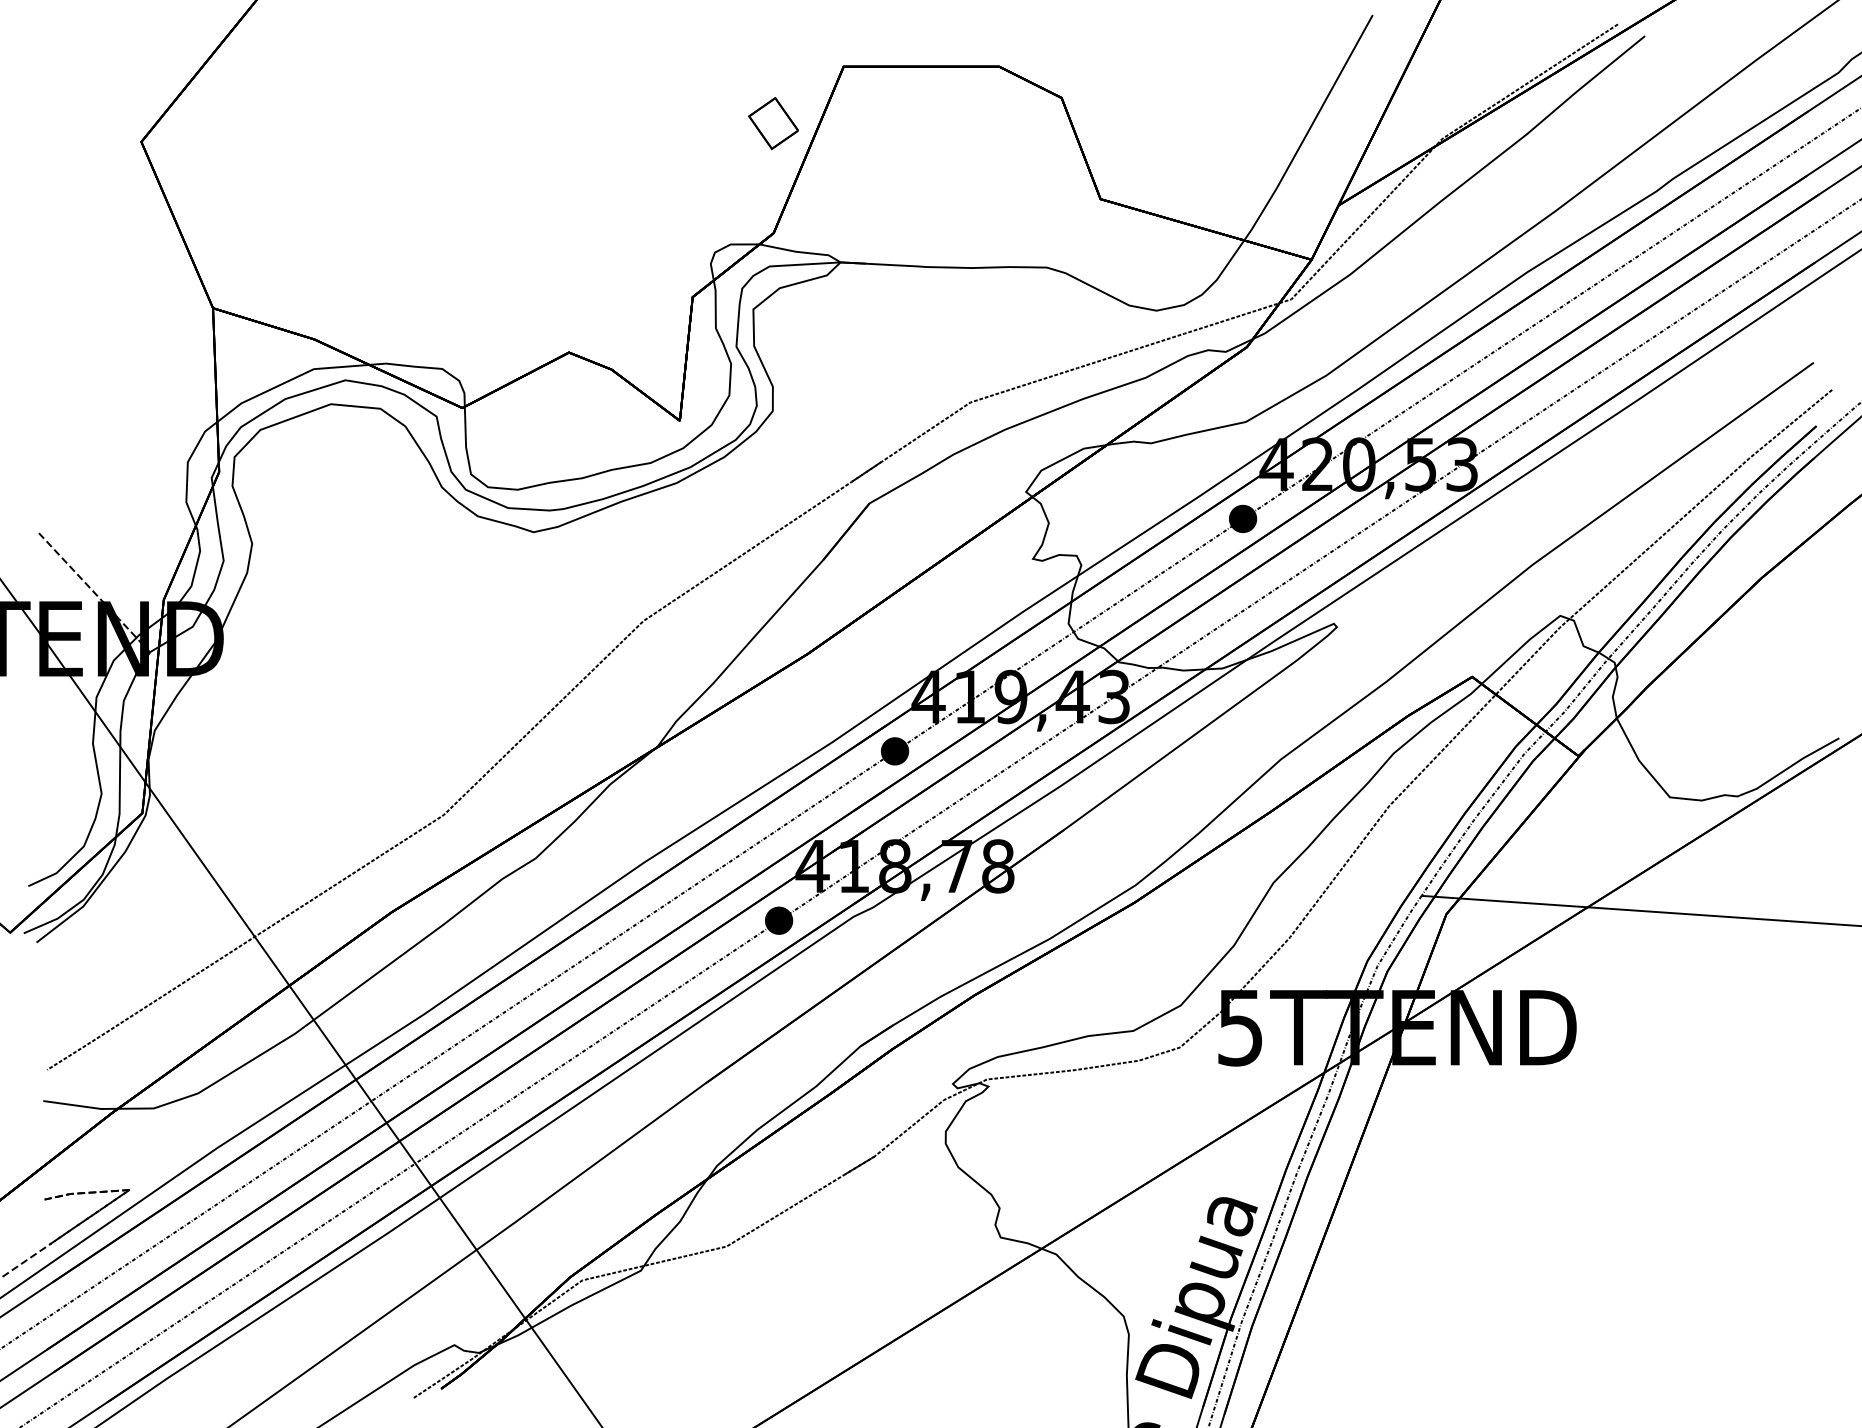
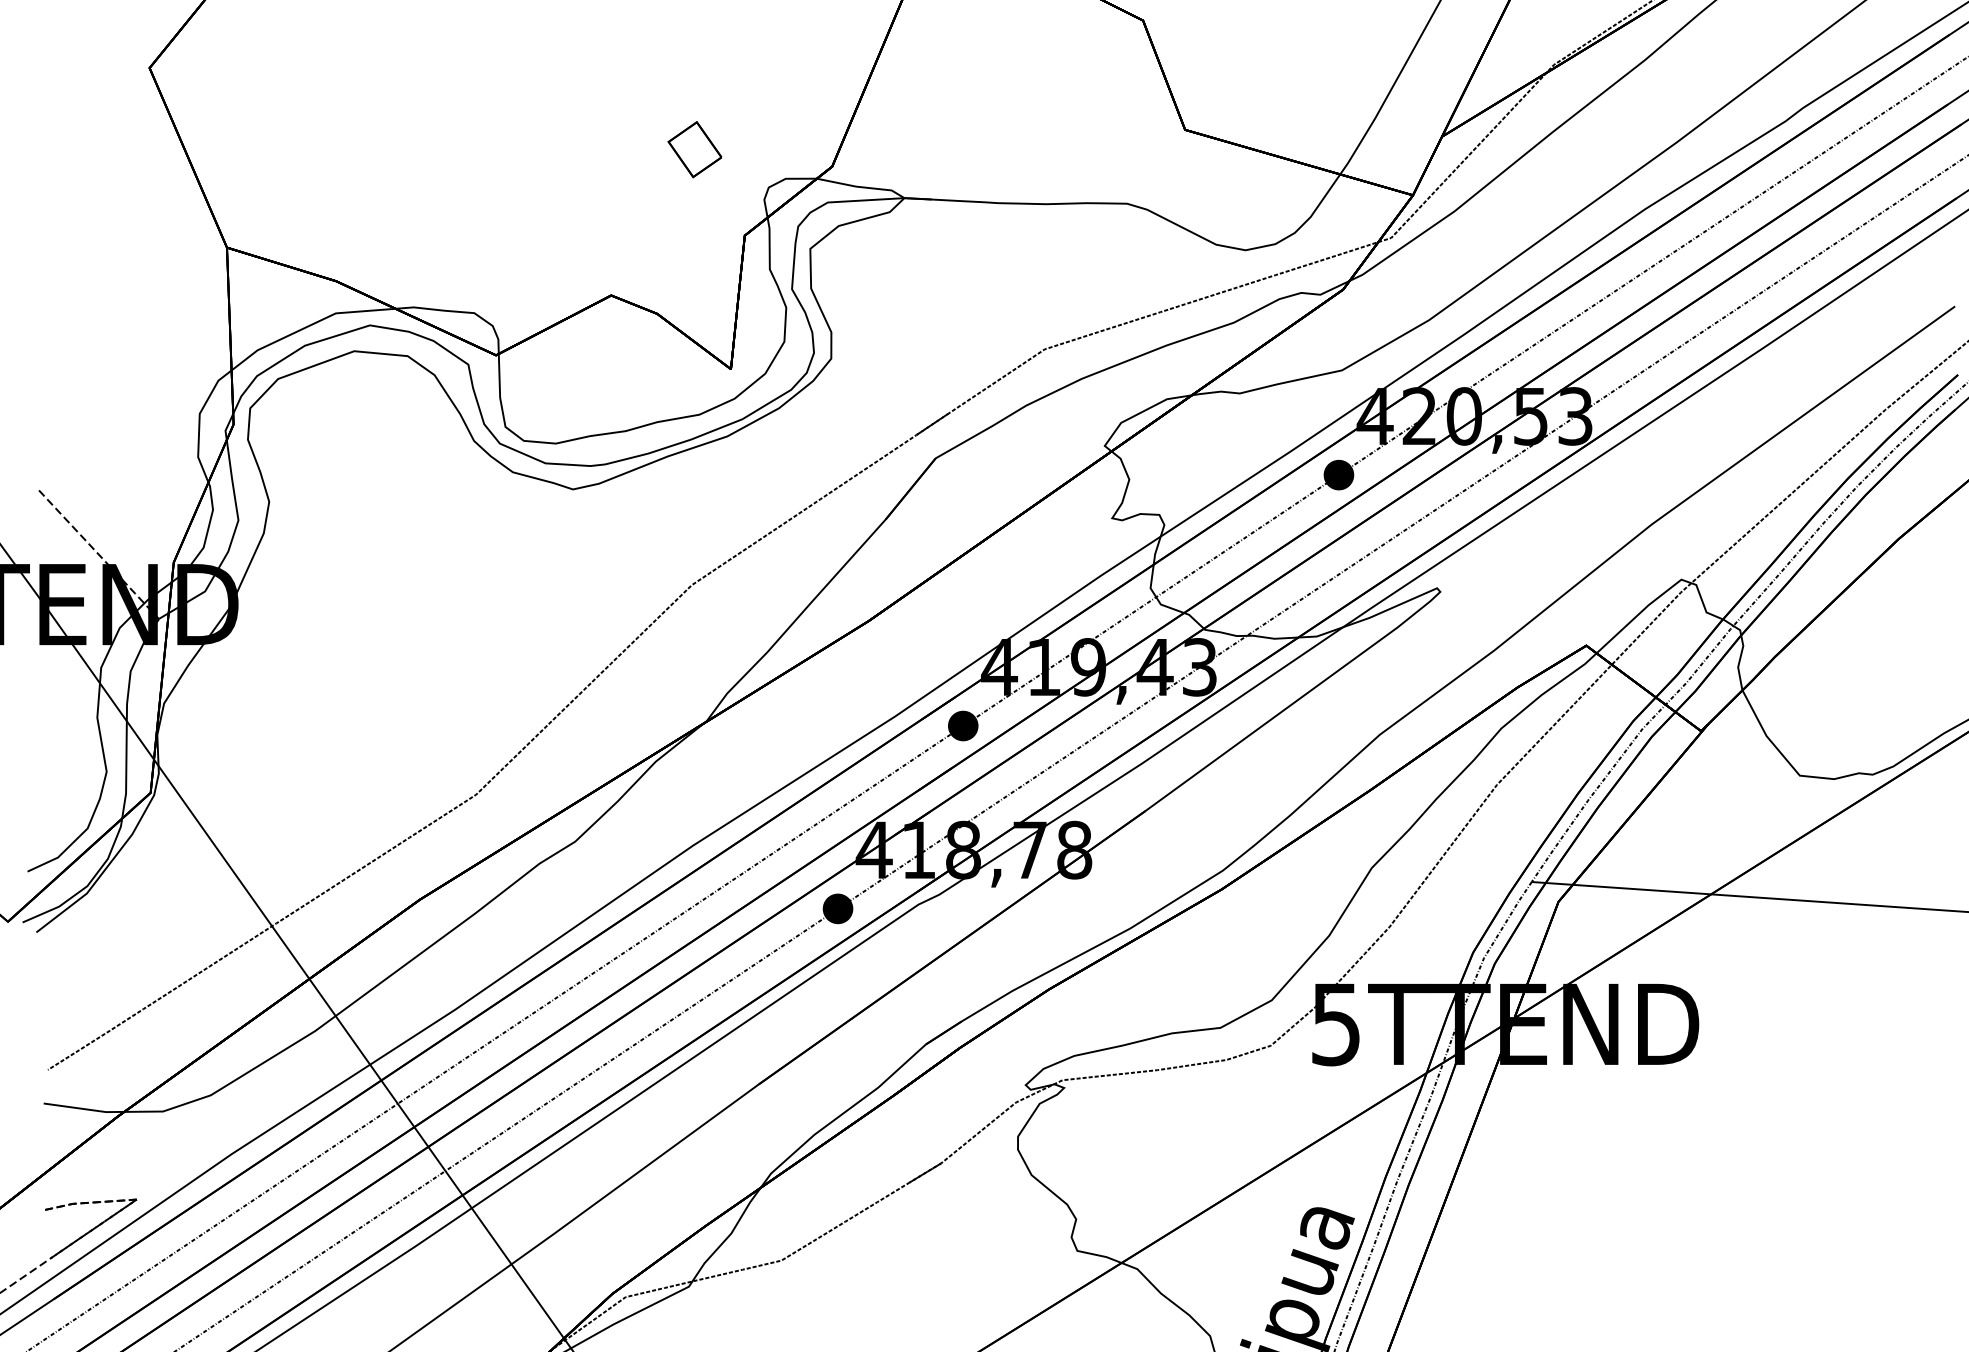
part: (773, 123) -> (694, 149), moved

